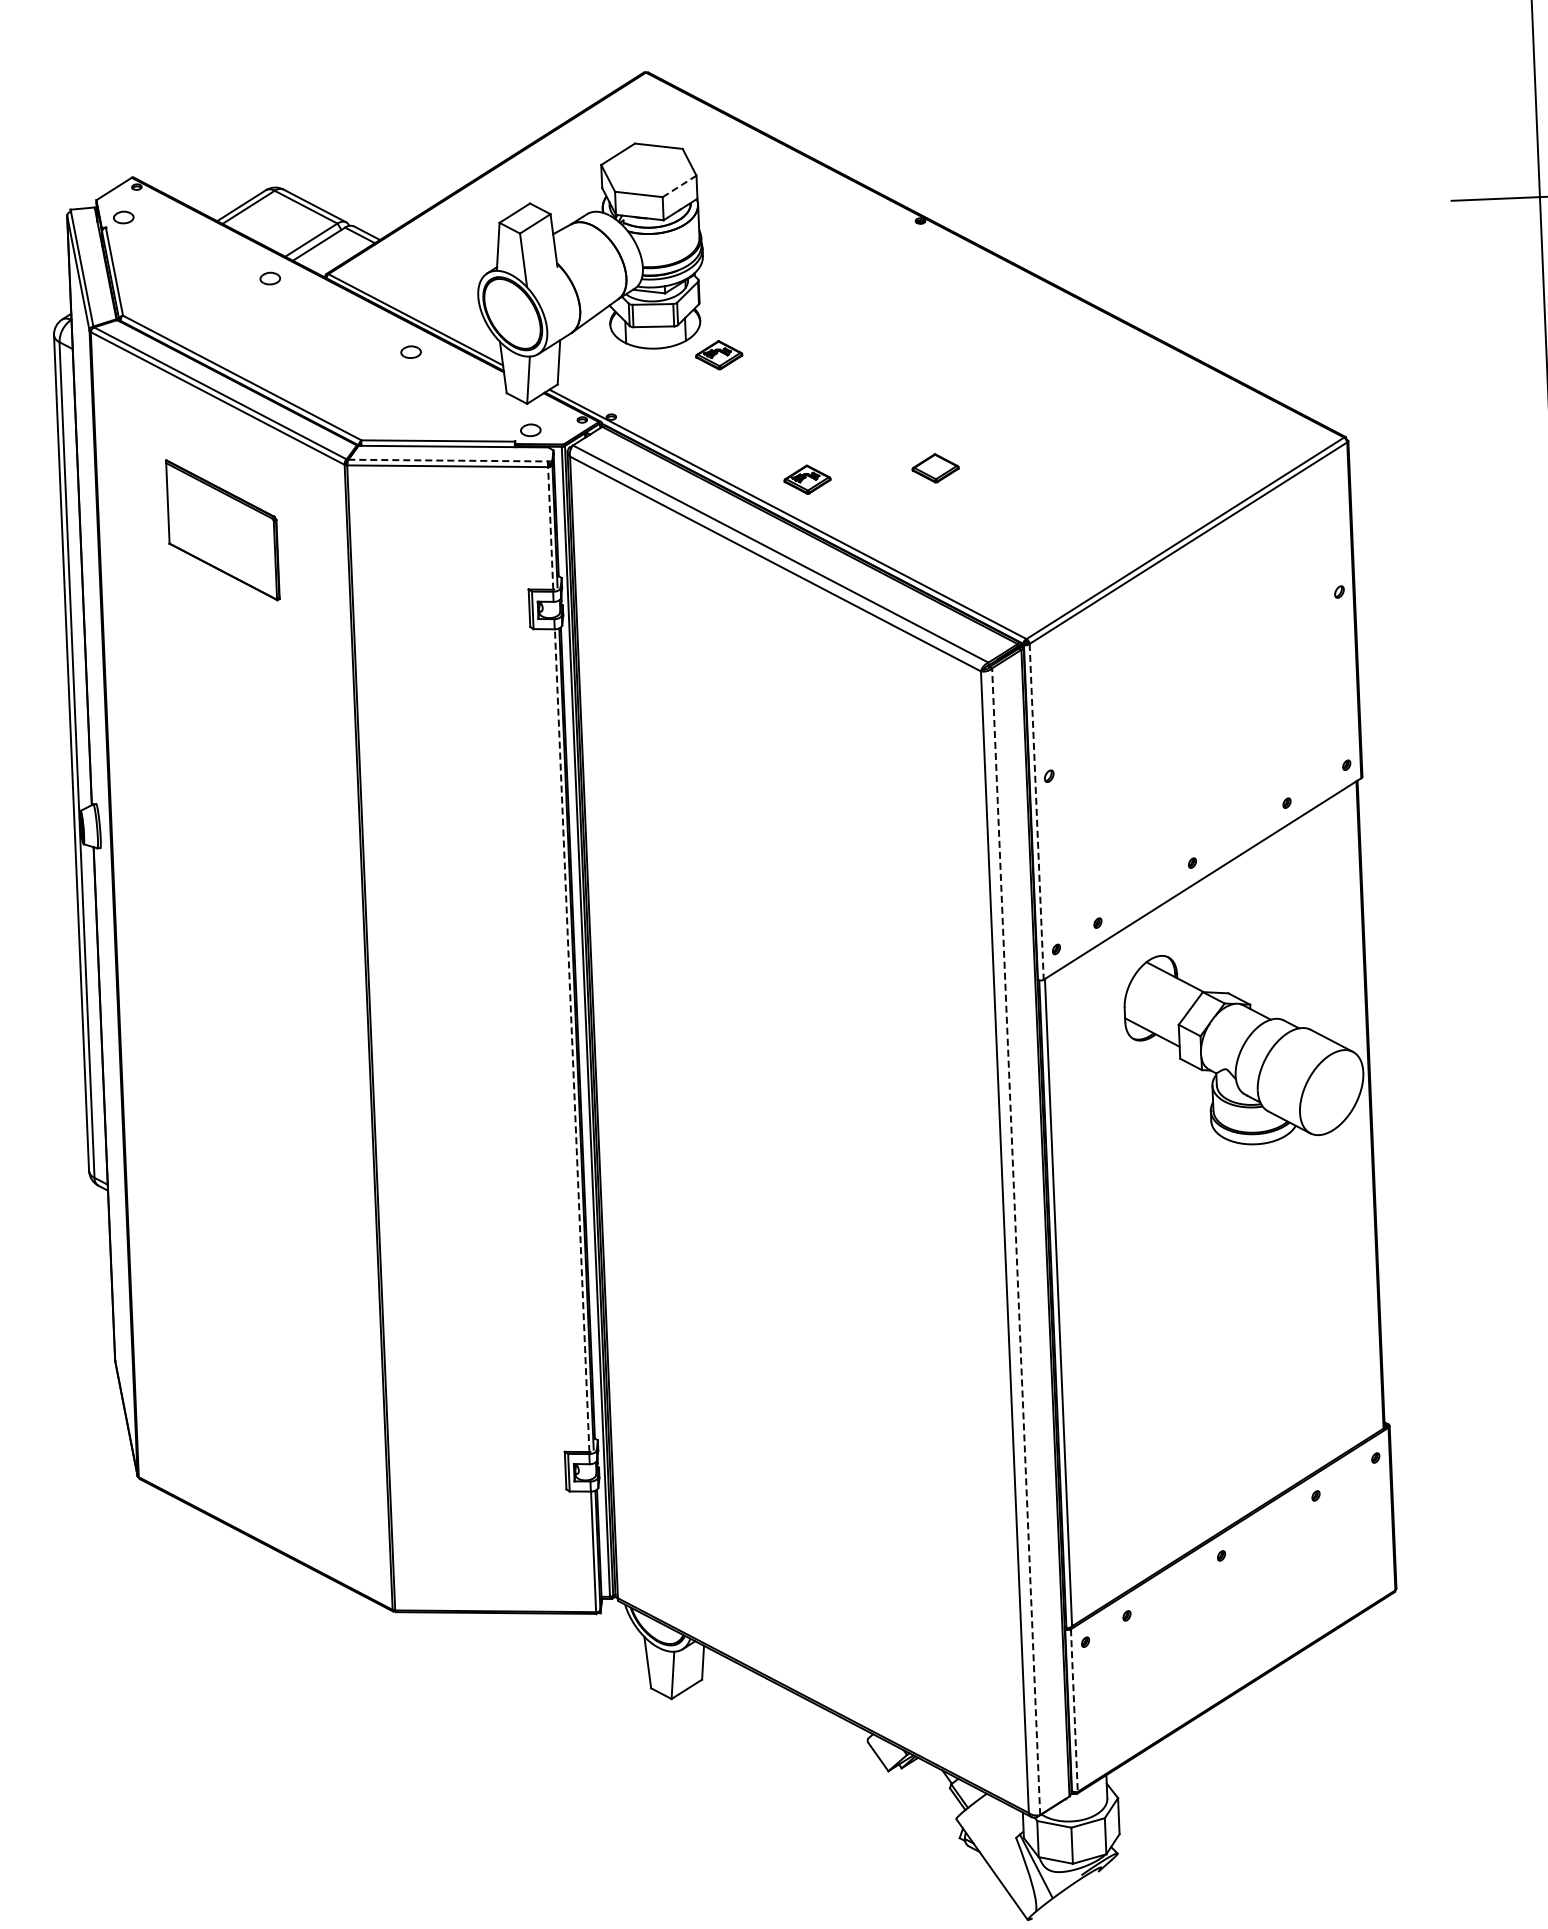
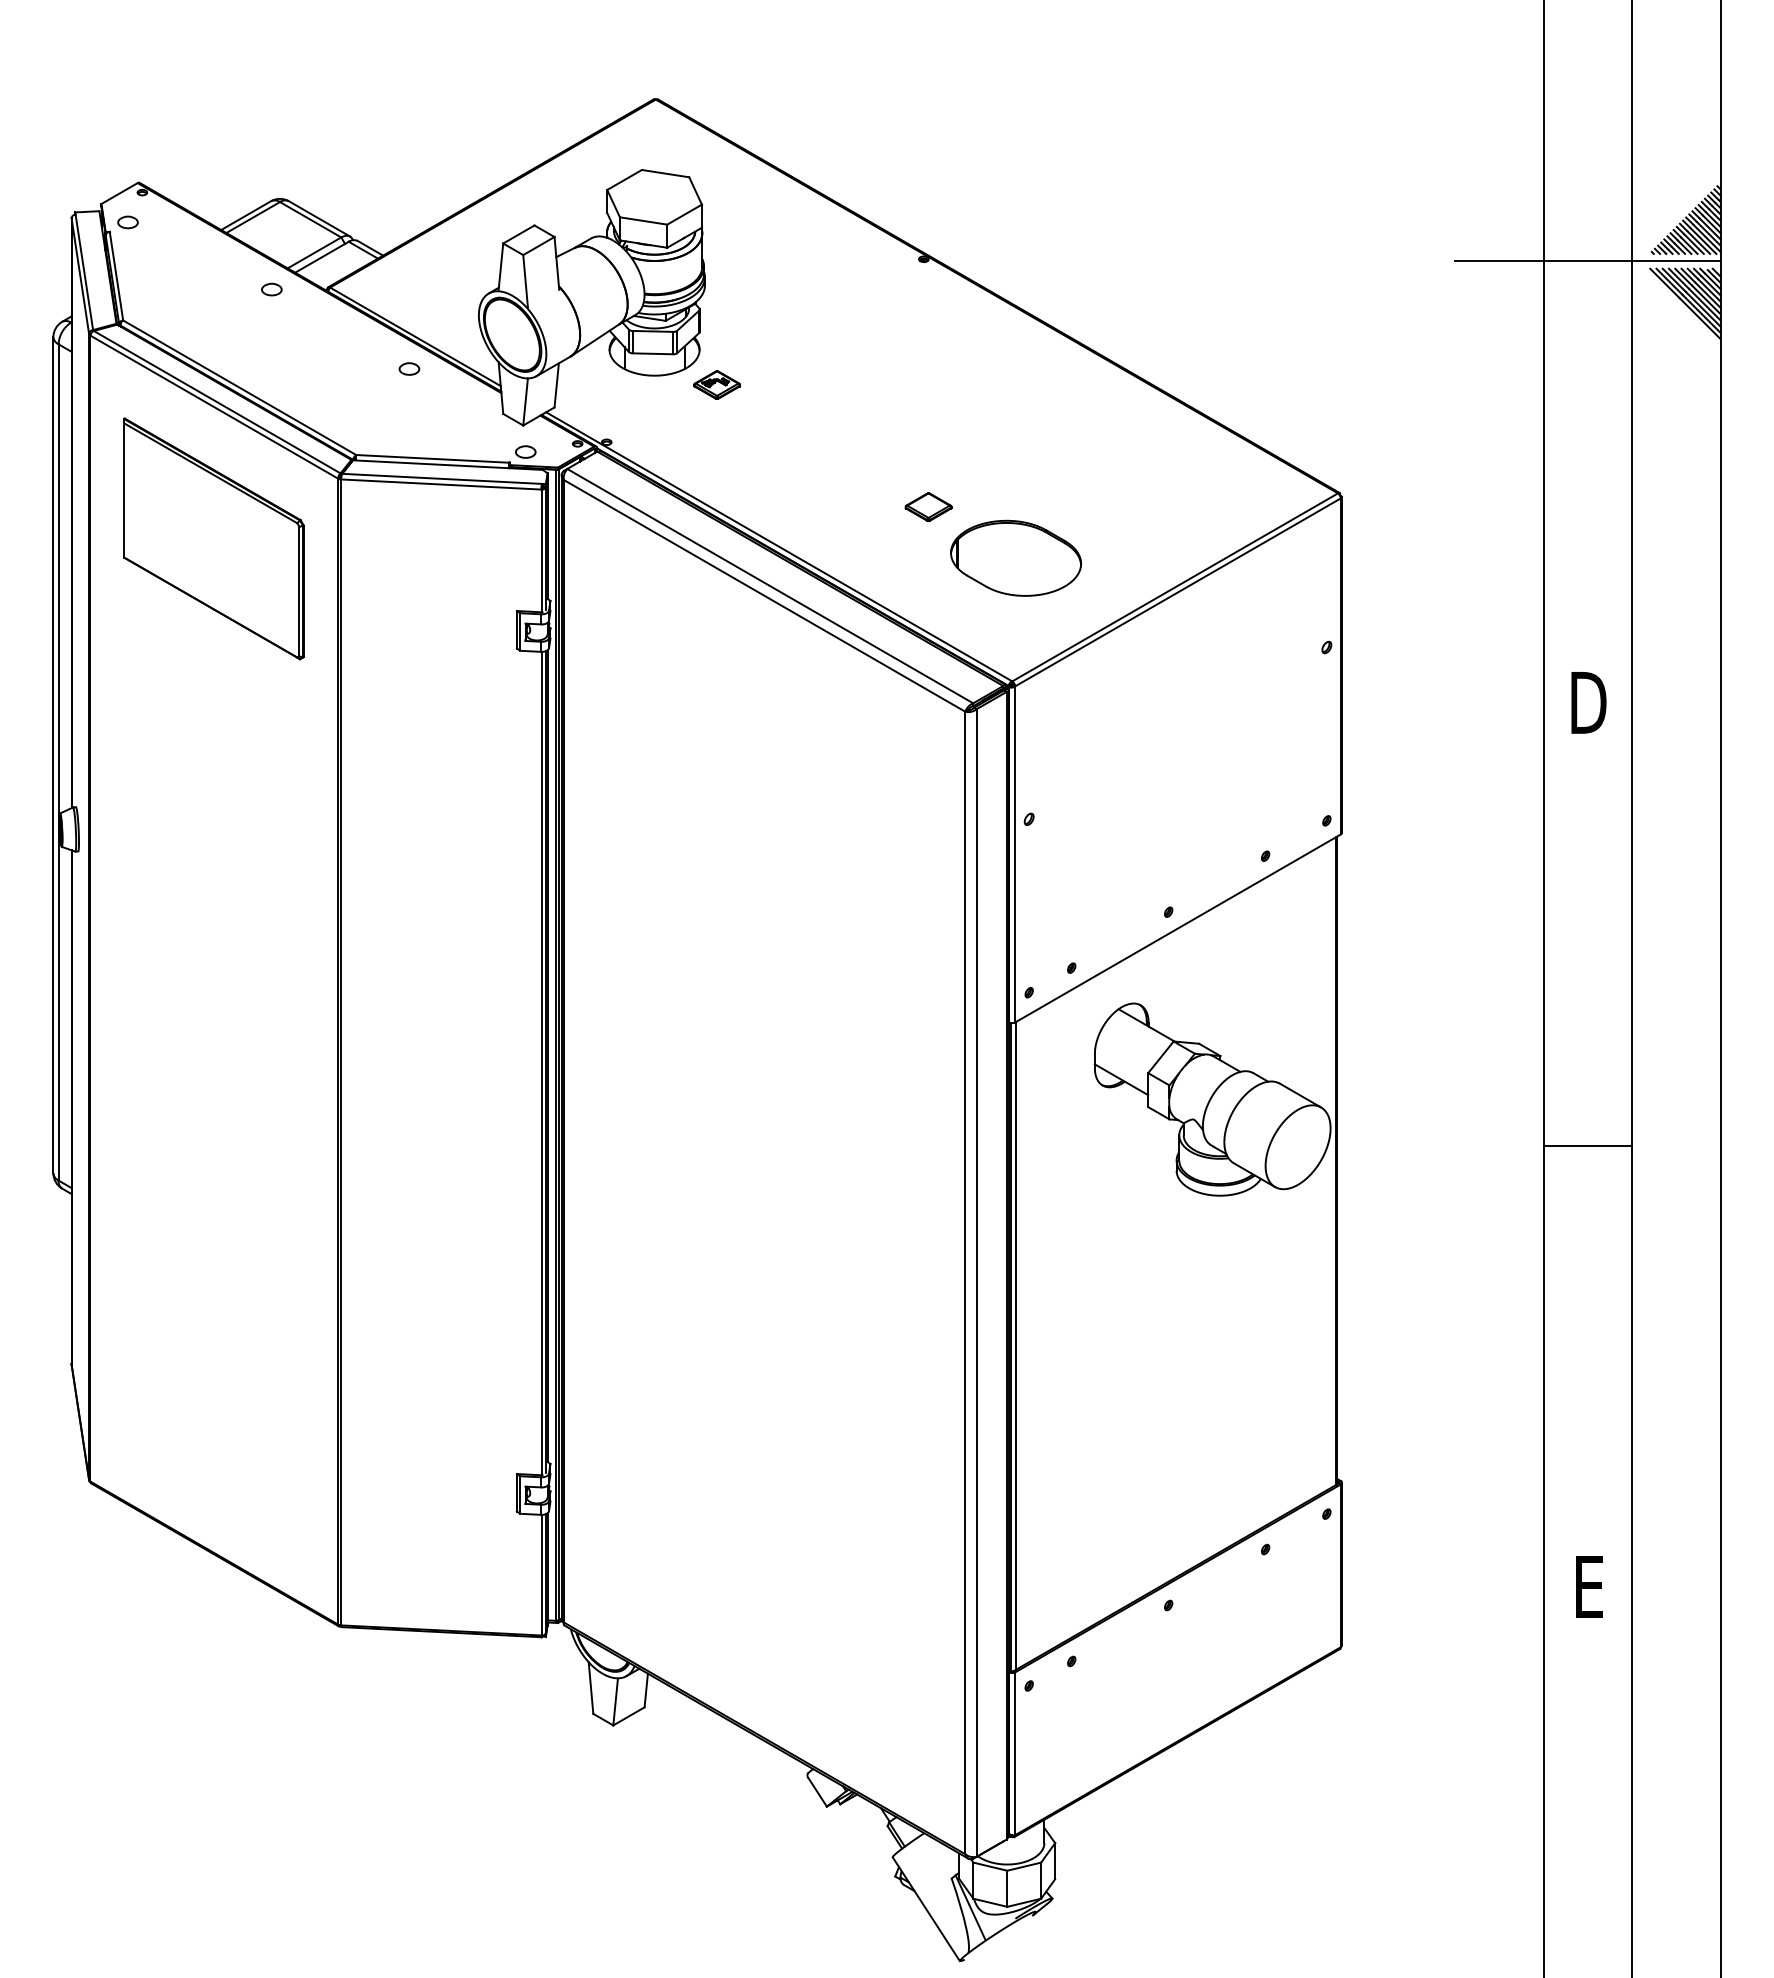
line: (680, 186) -> (685, 214), dashed -> solid
line: (448, 460) -> (442, 478), dashed -> solid
part: (806, 479) -> (799, 512), removed
part: (1024, 515) -> (1015, 557), added
line: (550, 528) -> (541, 550), dashed -> solid
part: (222, 529) -> (213, 538), size x1.67
line: (1037, 811) -> (1015, 854), dashed -> solid
line: (572, 1040) -> (541, 1063), dashed -> solid
line: (1016, 1242) -> (976, 1283), dashed -> solid
line: (1074, 1711) -> (1015, 1754), dashed -> solid

